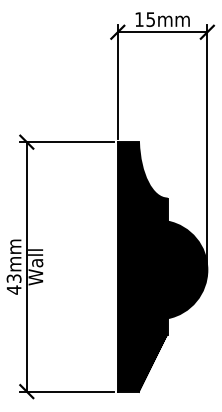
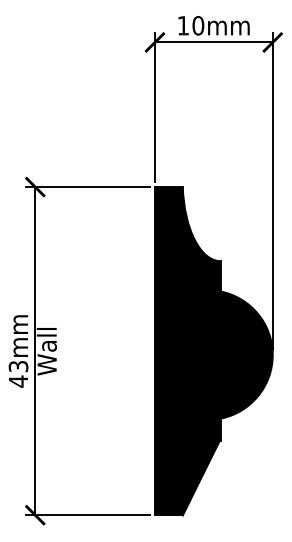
text: (150, 19) -> (198, 25), 15mm -> 10mm

